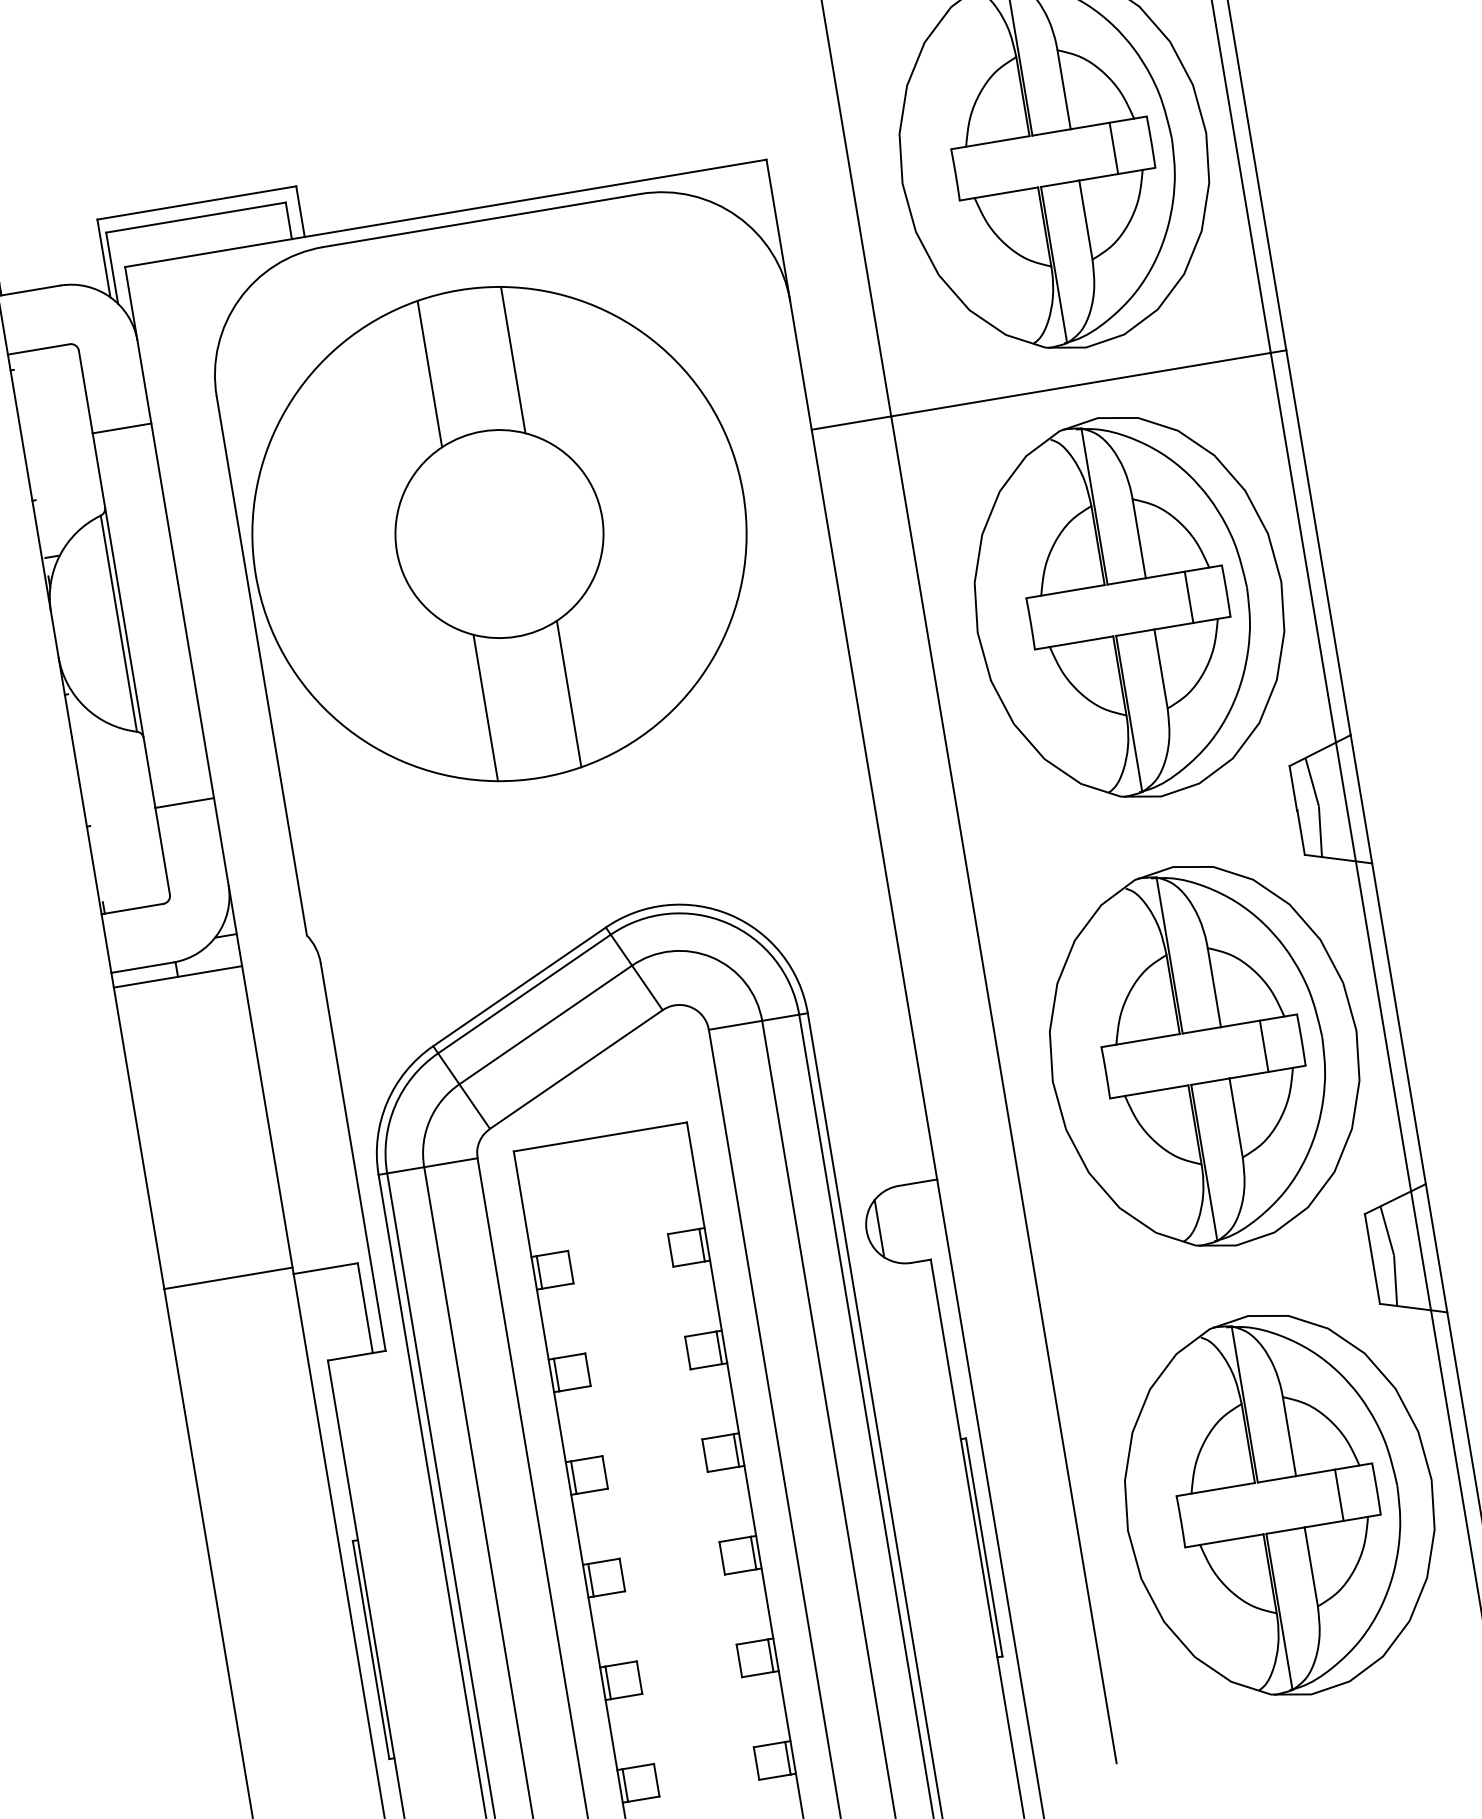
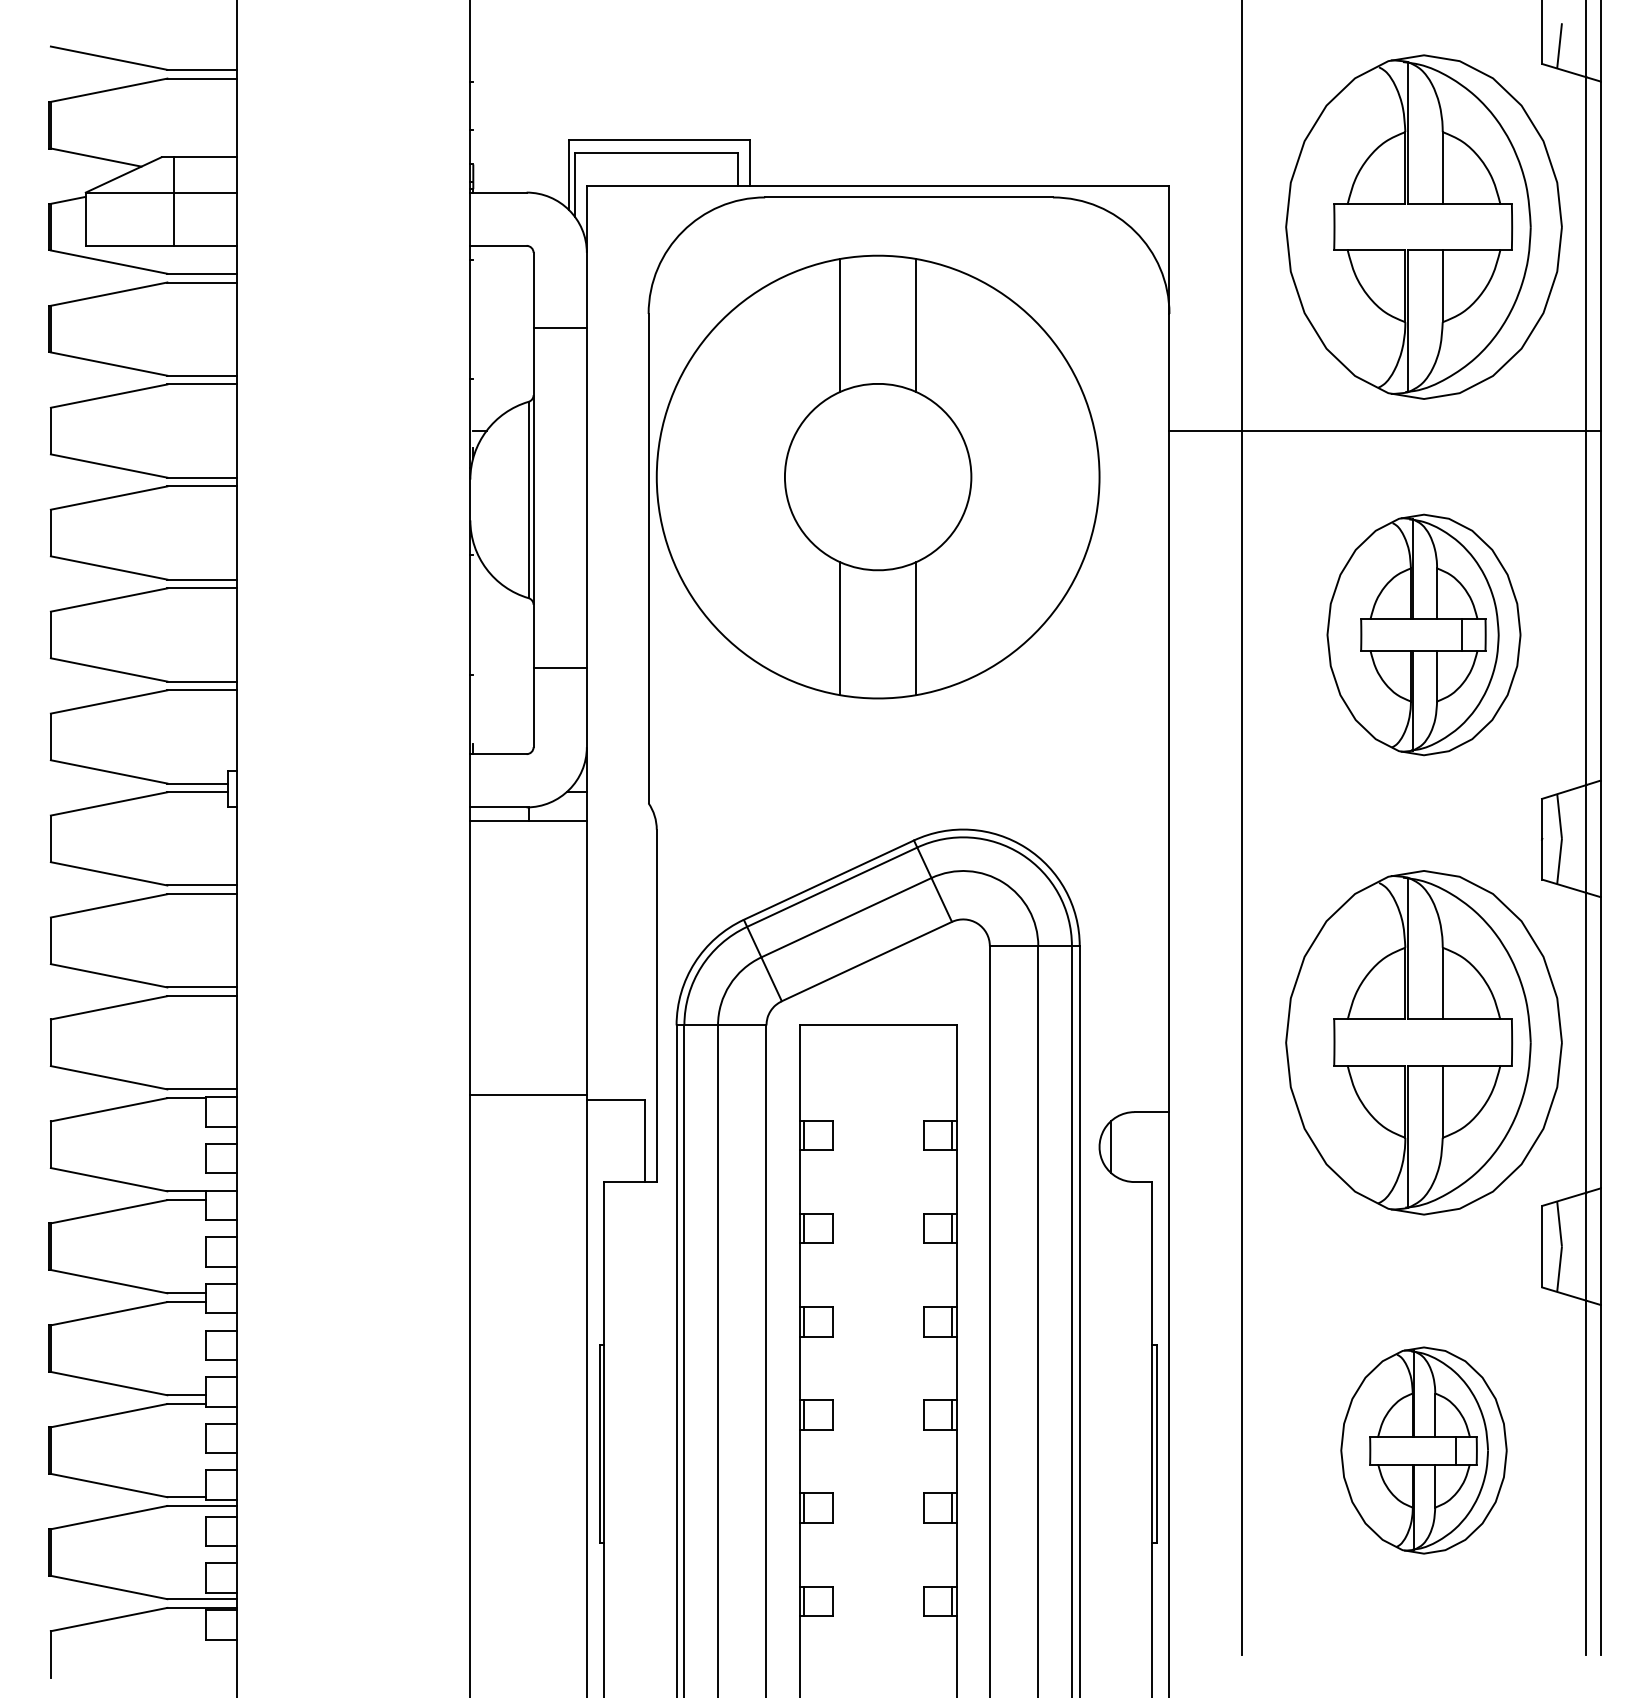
line: (1114, 147) -> (1478, 226), removed
part: (1128, 606) -> (1423, 634), size x0.7
line: (1264, 1045) -> (1478, 1042), removed
part: (1279, 1505) -> (1423, 1450), size x0.6

